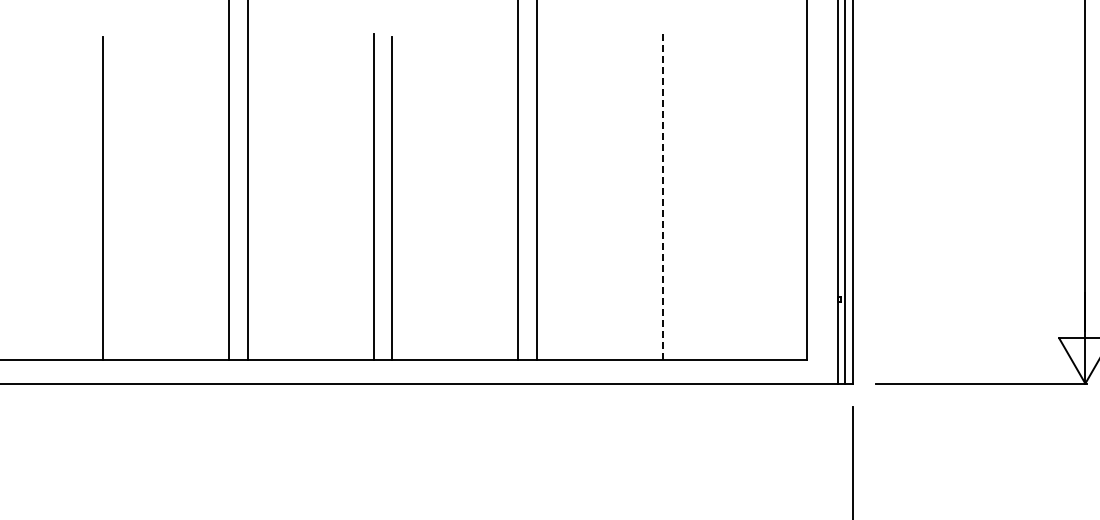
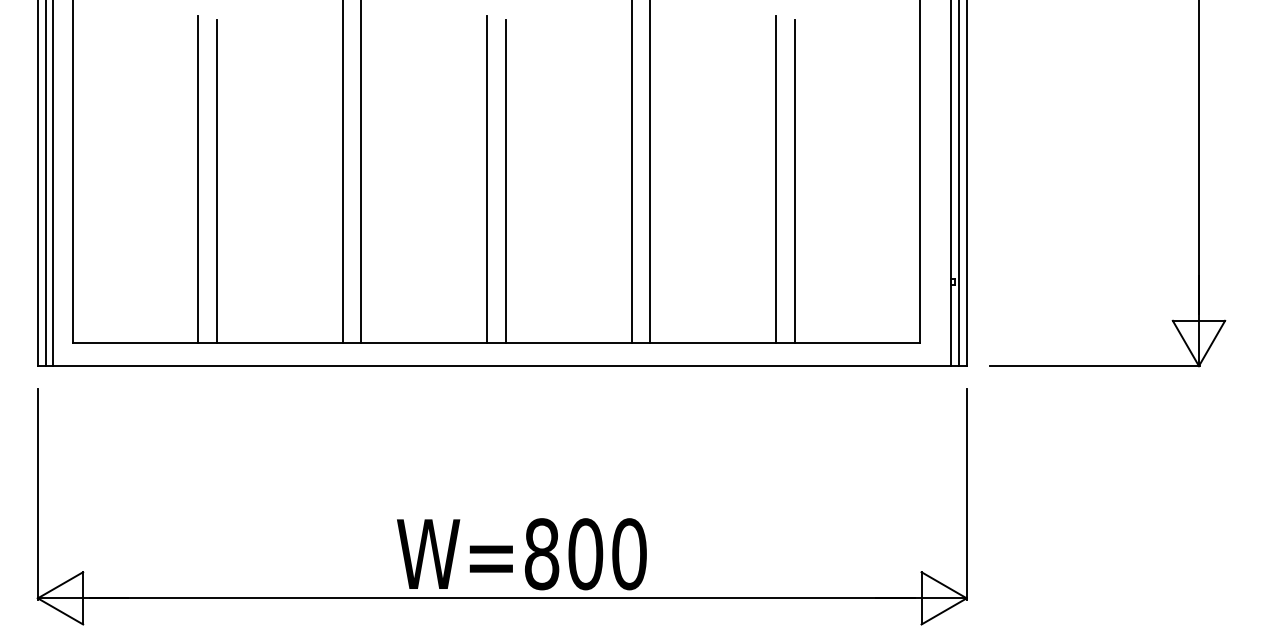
line: (84, 197) -> (198, 179), added
line: (662, 197) -> (776, 179), dashed -> solid
line: (680, 198) -> (794, 180), added

